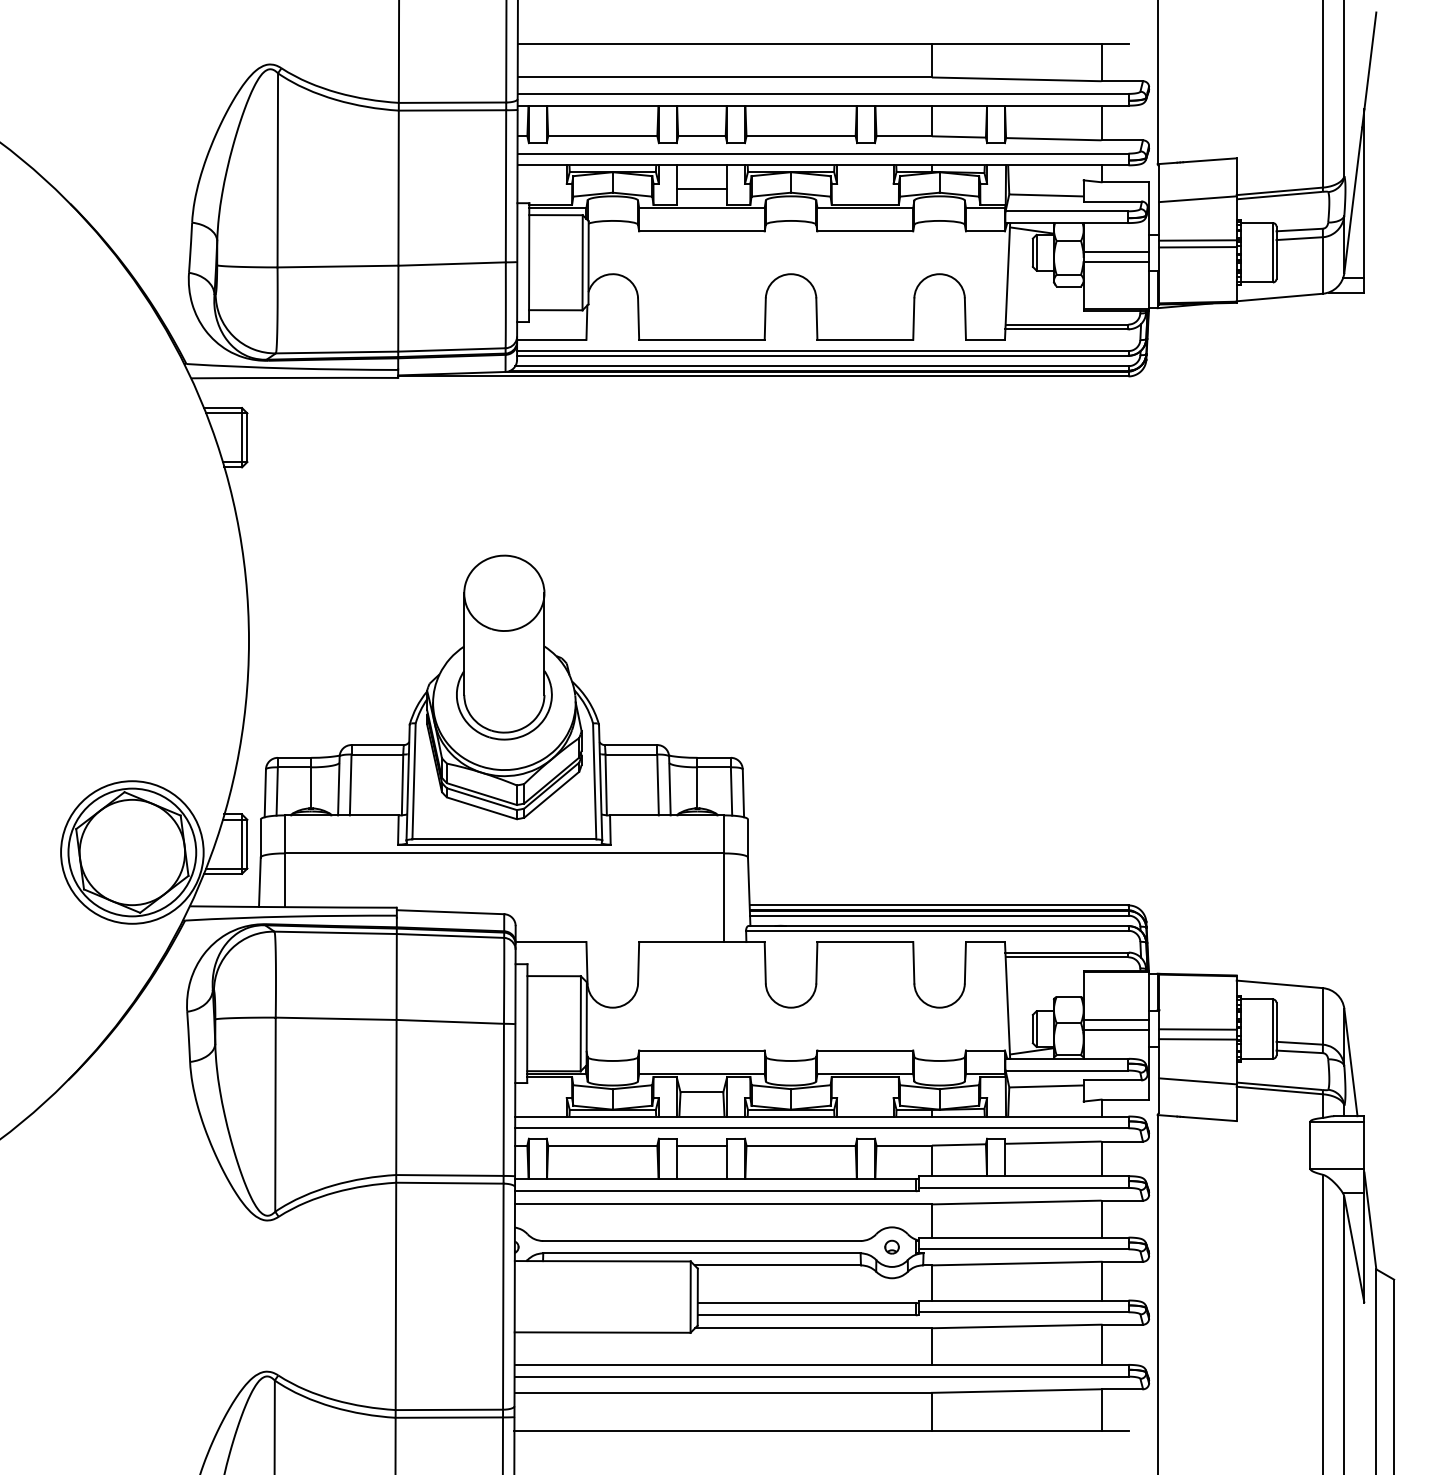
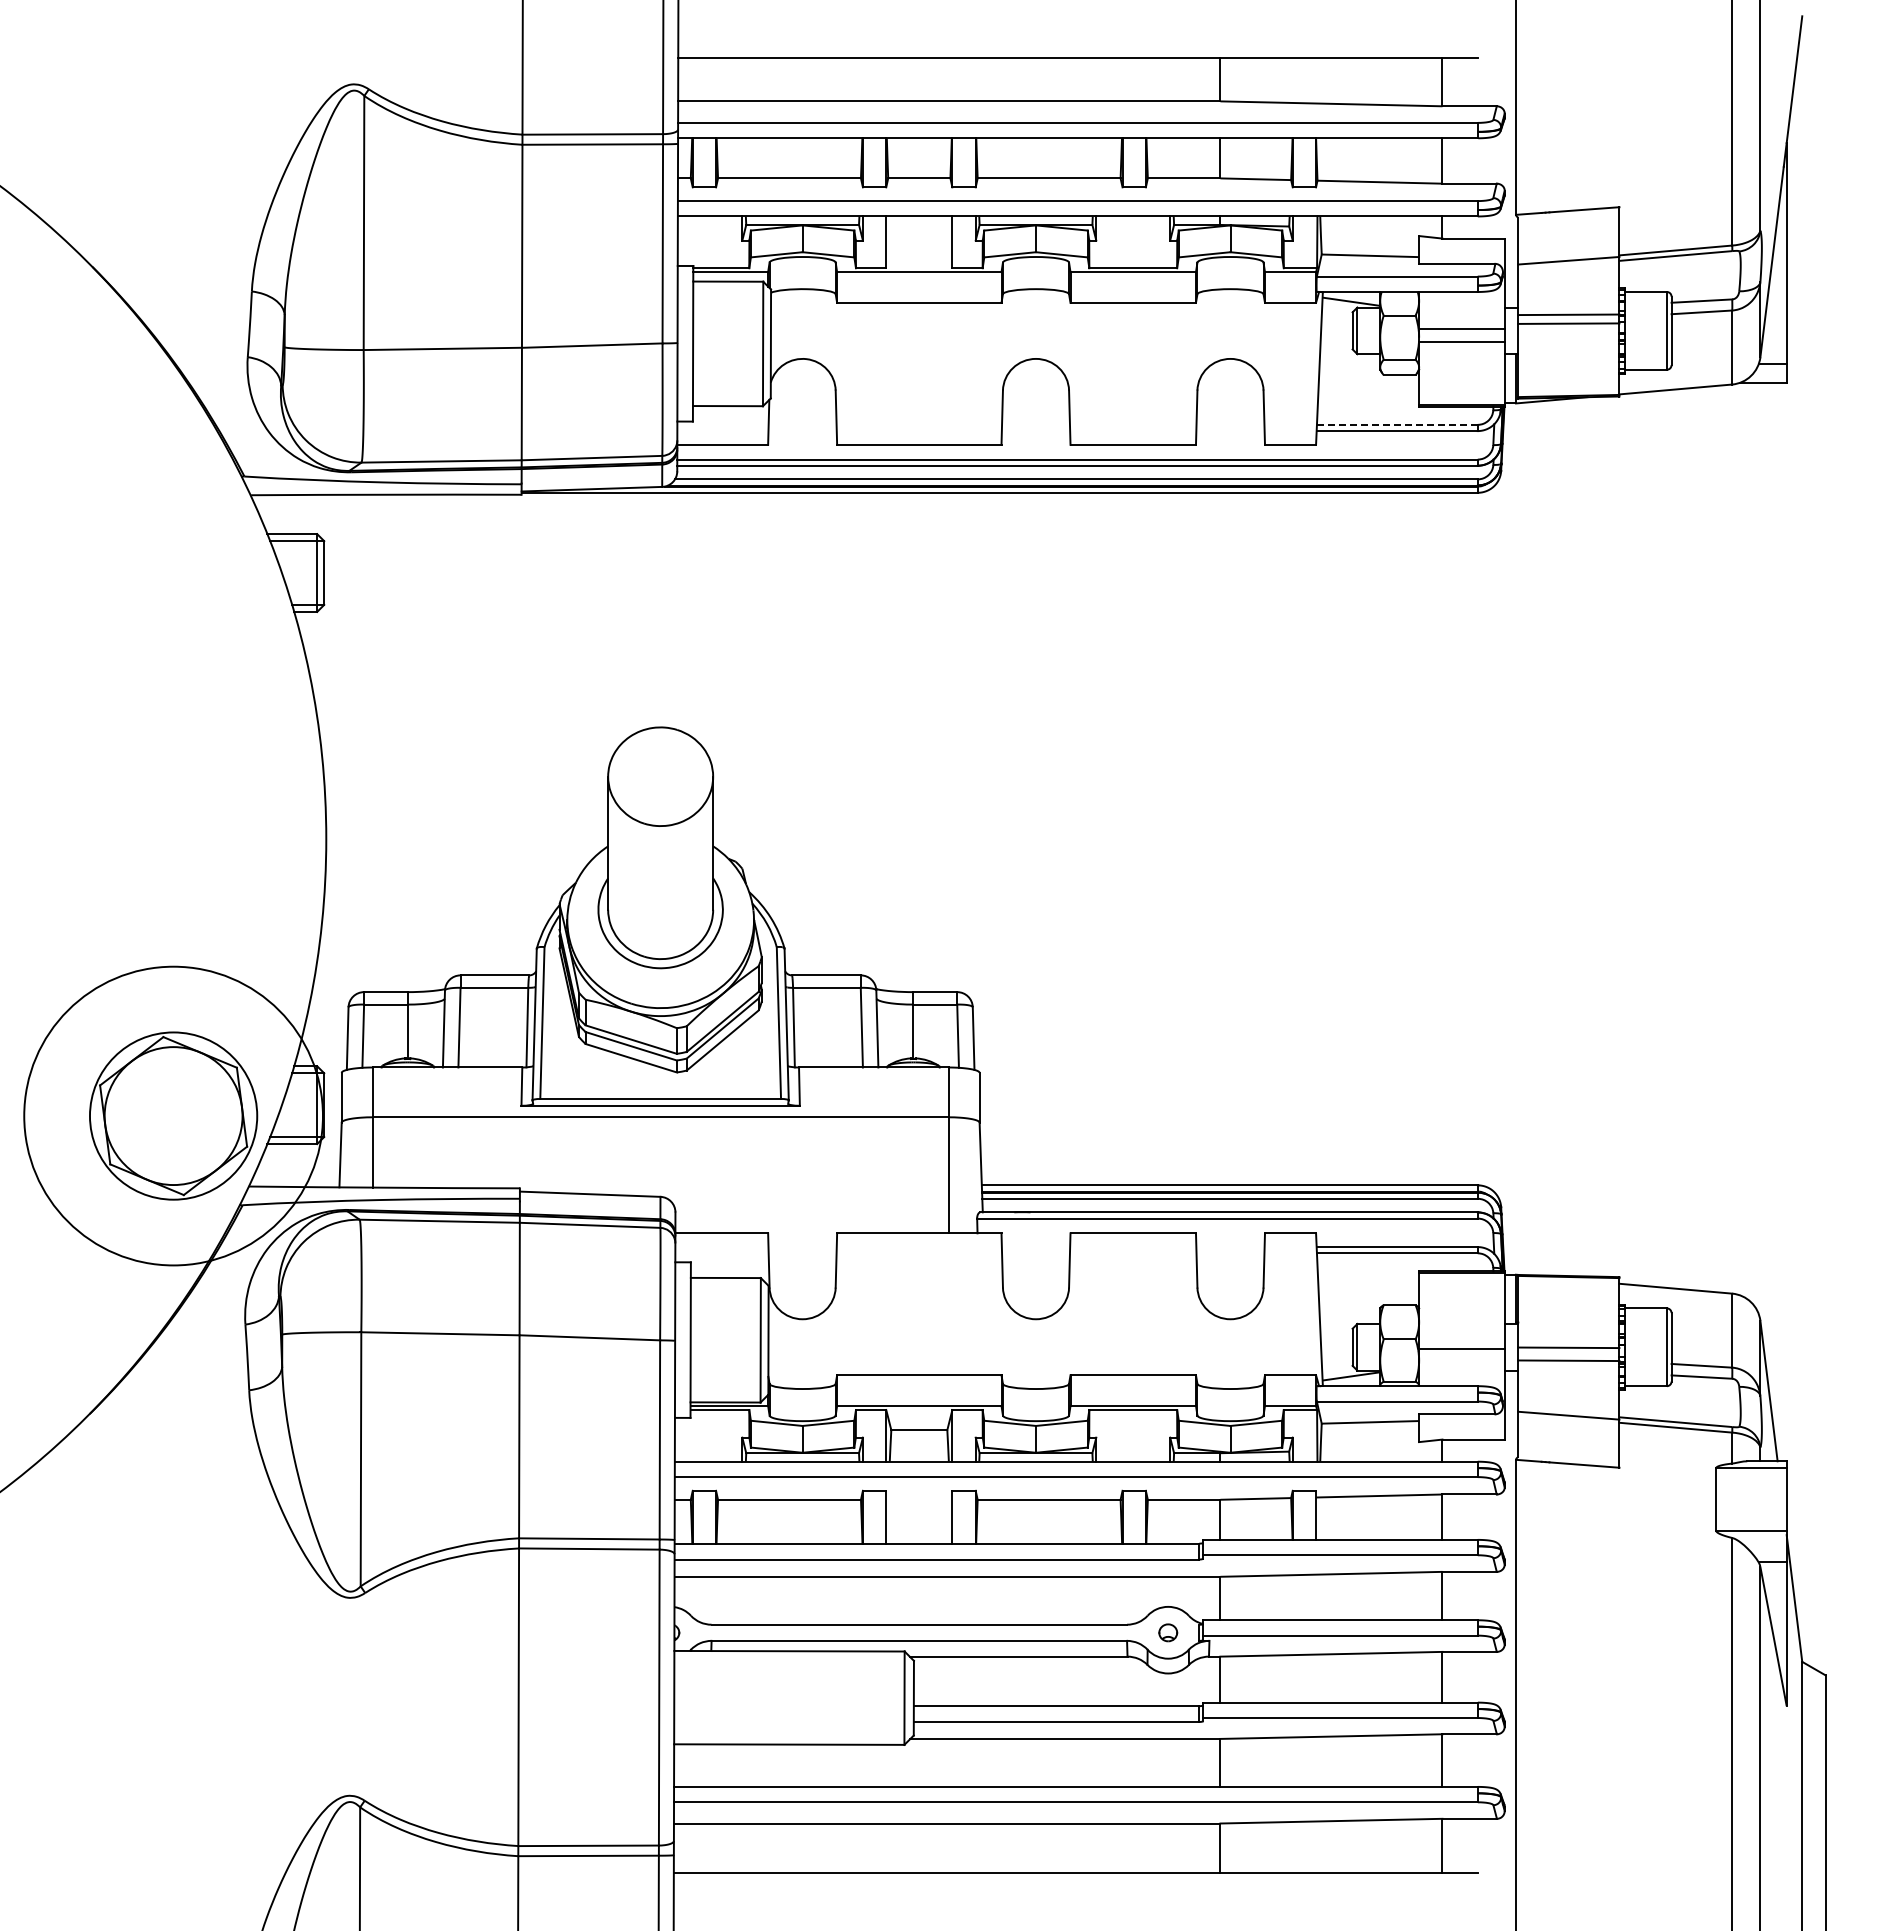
line: (702, 189) -> (919, 248), removed
line: (1066, 324) -> (1396, 424), solid -> dashed
circle: (132, 852) -> (173, 1115), size x1.6
line: (1116, 1020) -> (1461, 1335), removed
line: (702, 1145) -> (919, 1499), removed

